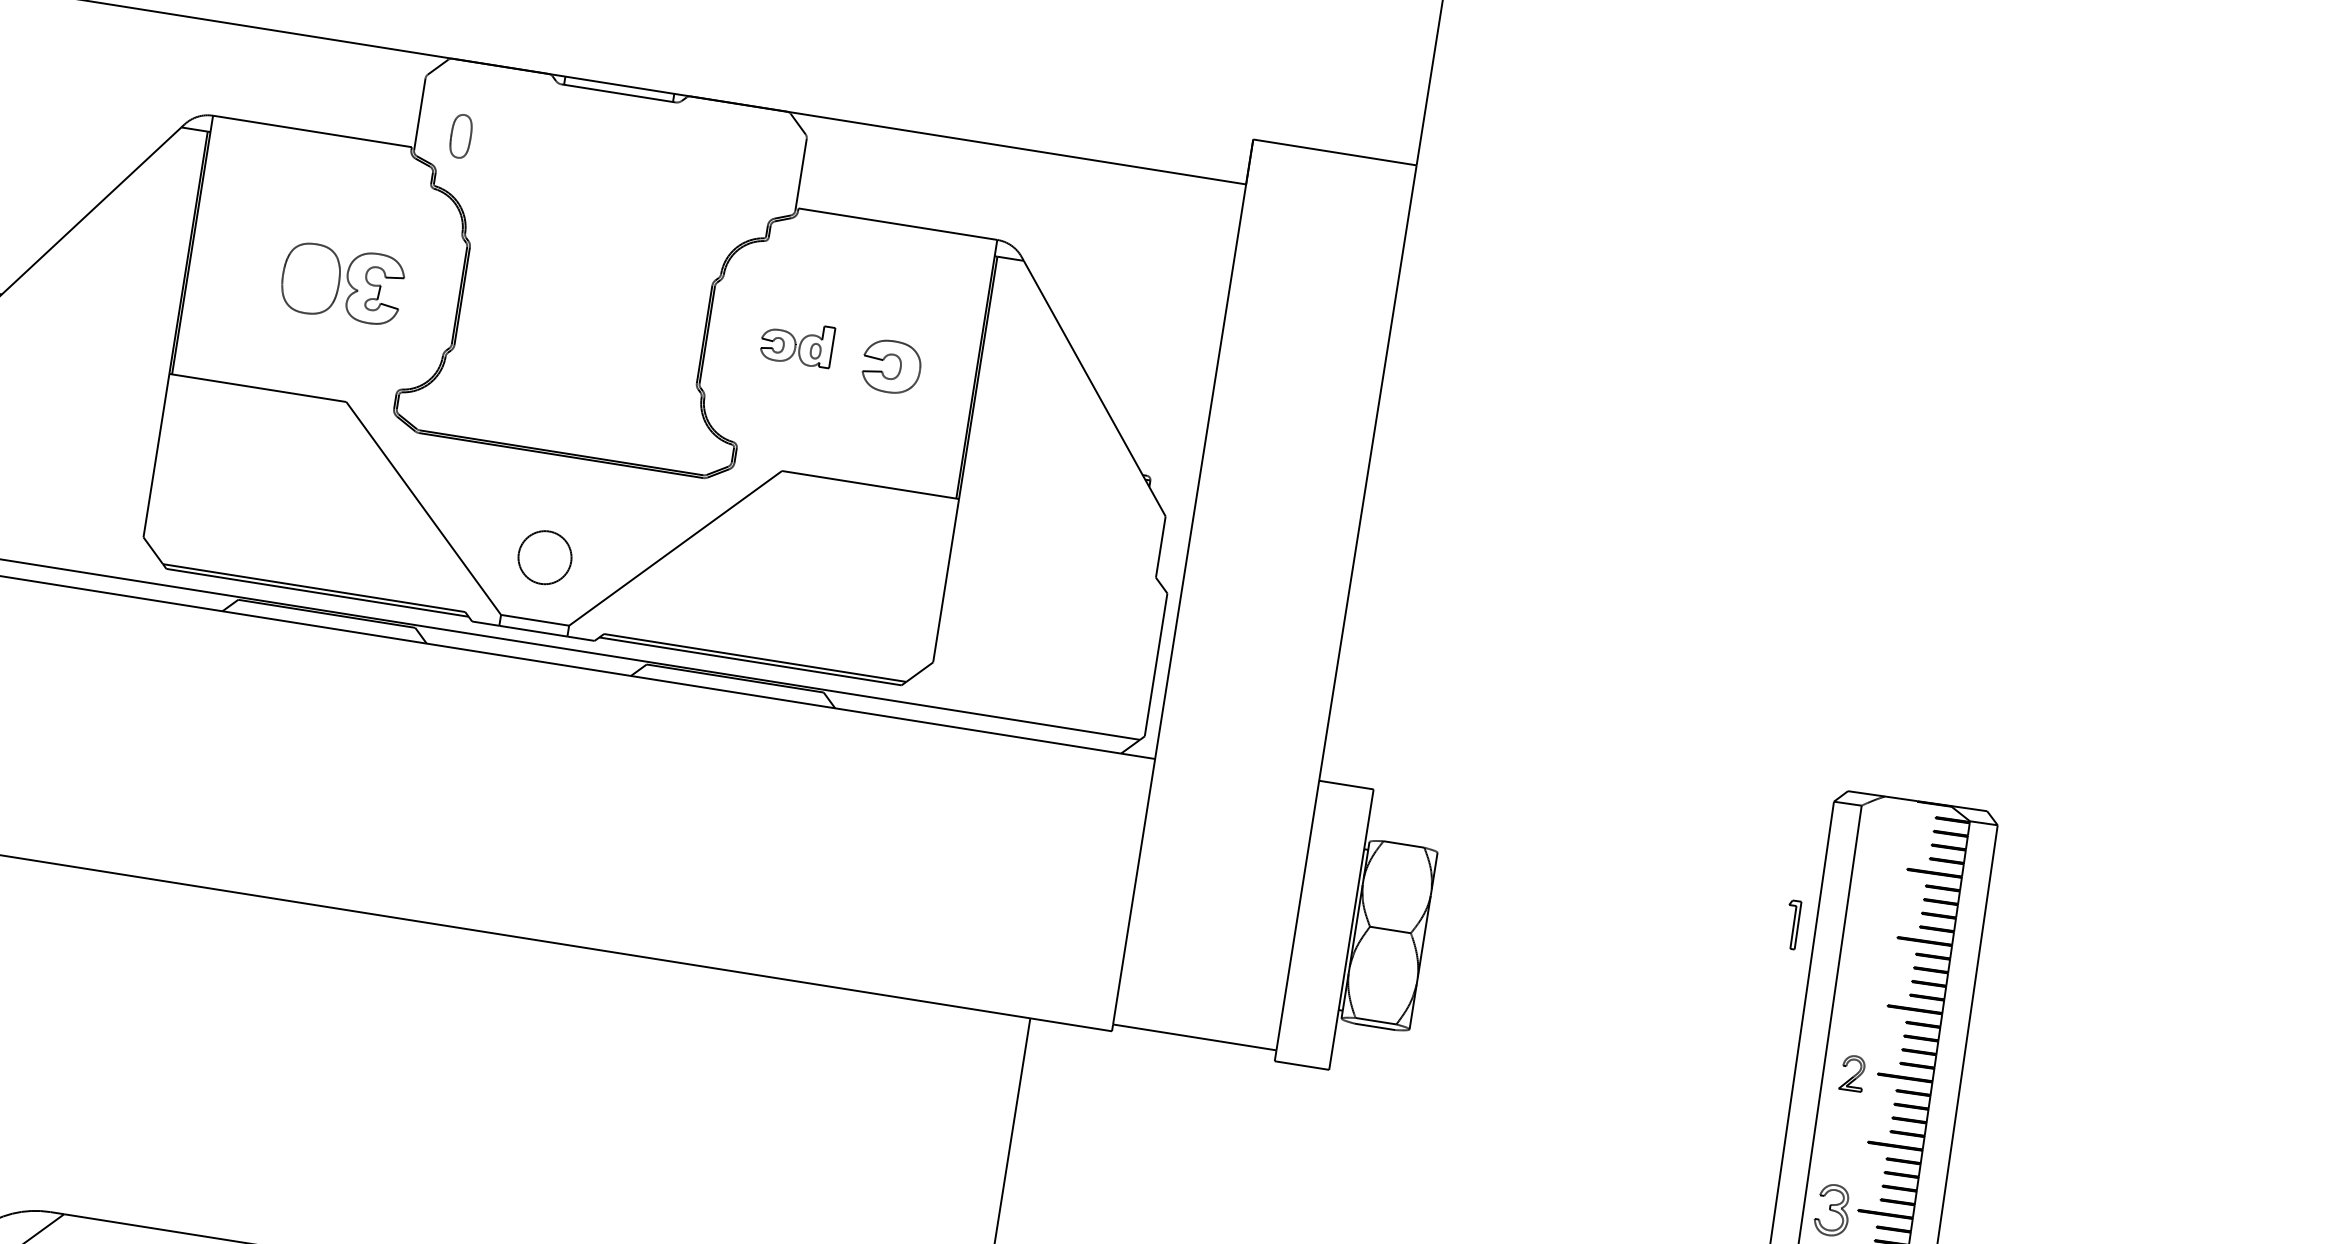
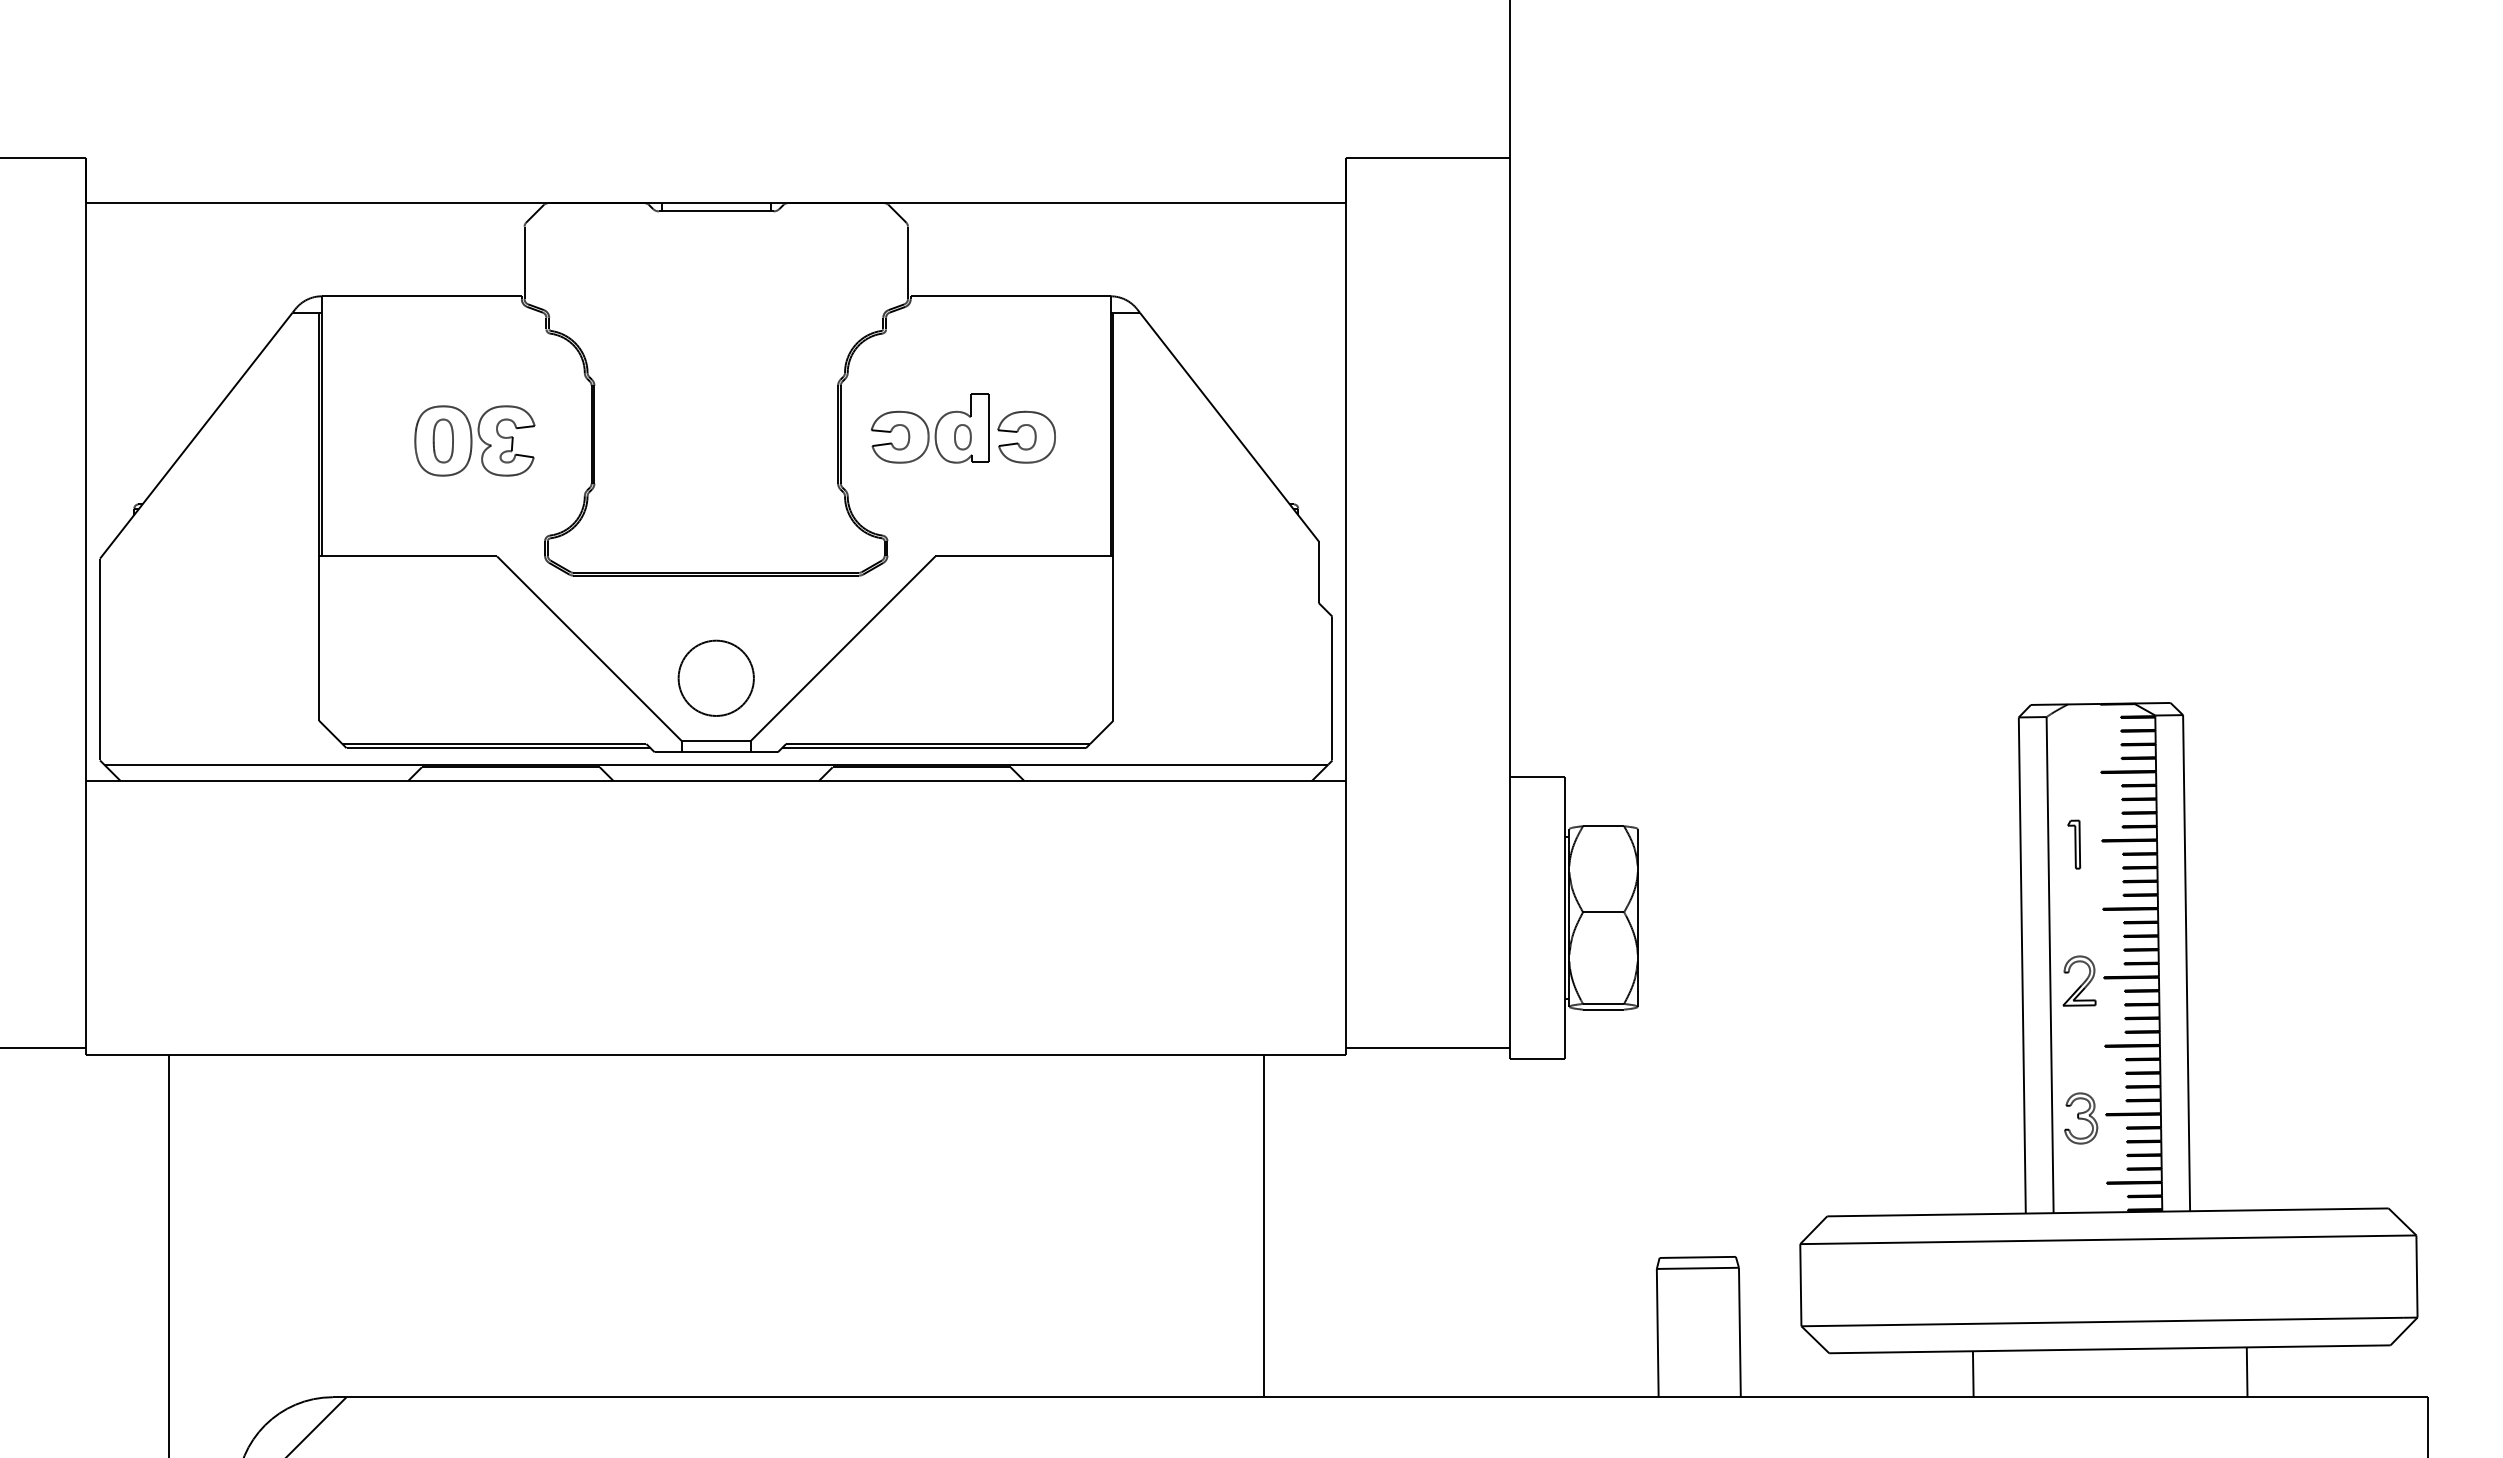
part: (460, 135) -> (442, 440), moved
part: (796, 342) -> (929, 428), size x1.67
circle: (544, 556) -> (715, 677), size x1.43
part: (1792, 924) -> (2074, 844), moved
part: (1852, 1072) -> (2079, 980), size x1.43

